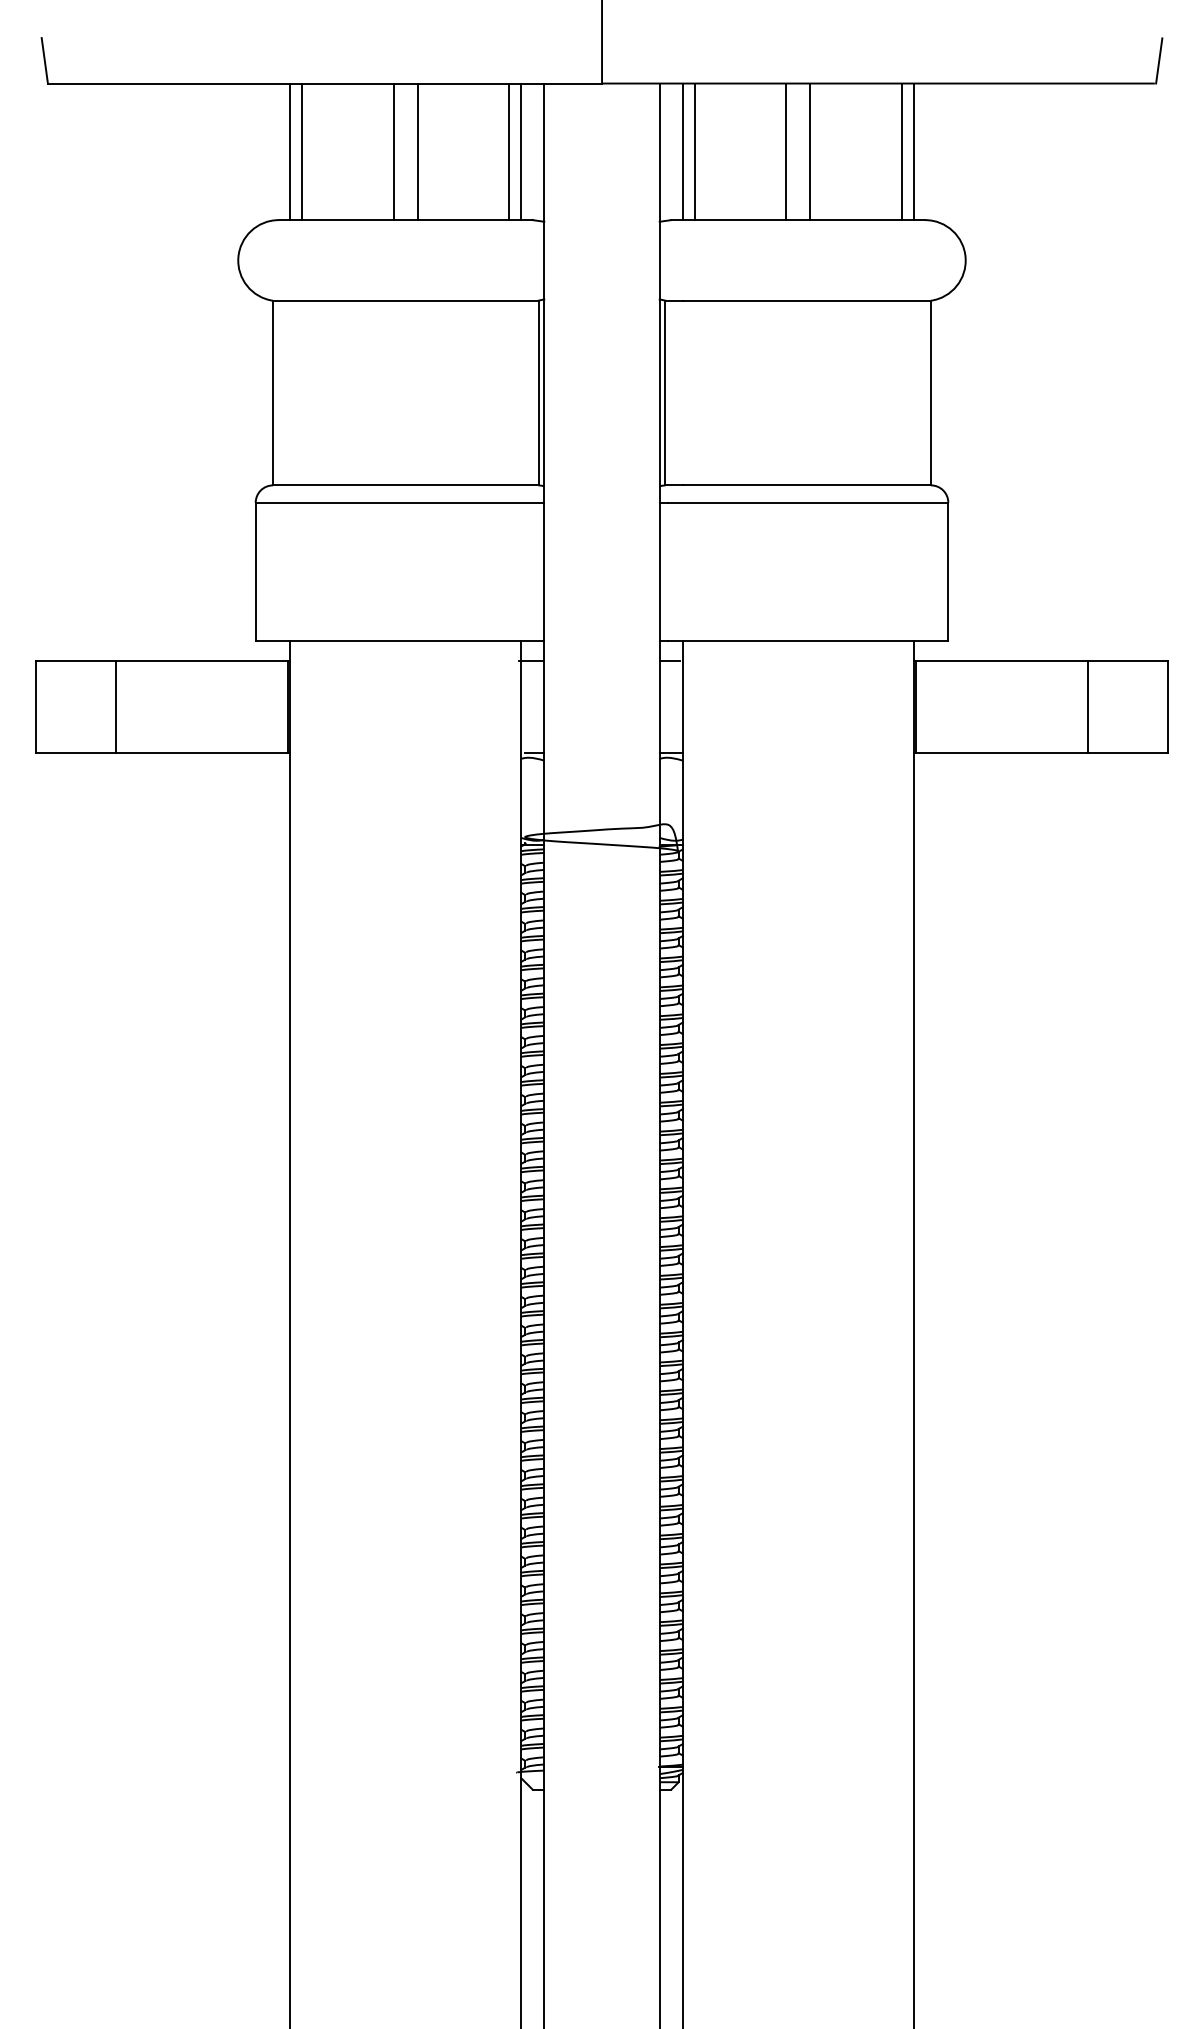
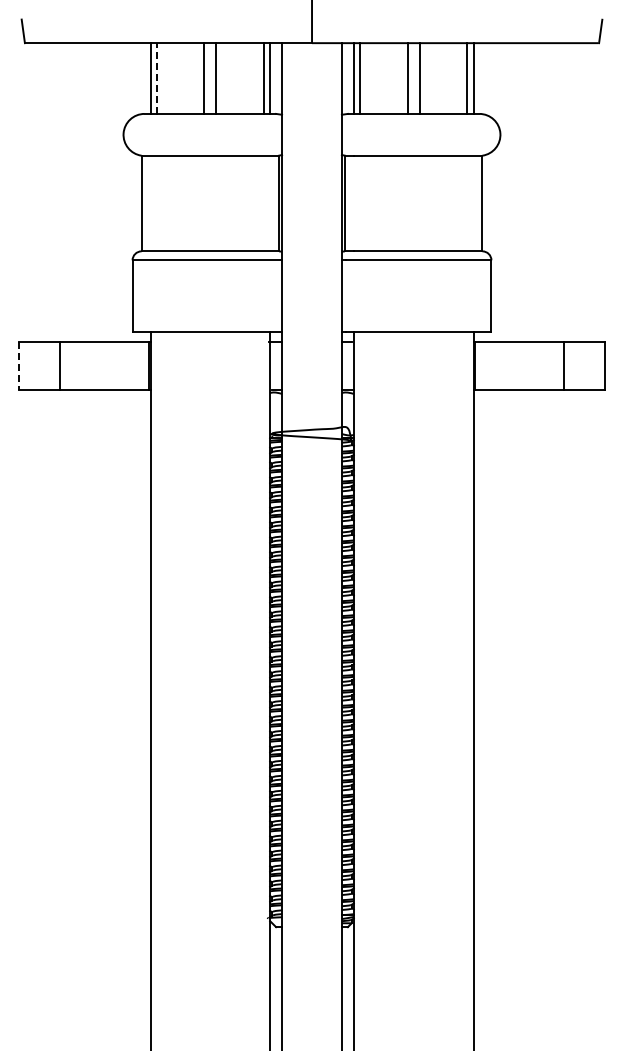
line: (301, 151) -> (156, 78), solid -> dashed
line: (35, 707) -> (18, 366), solid -> dashed

